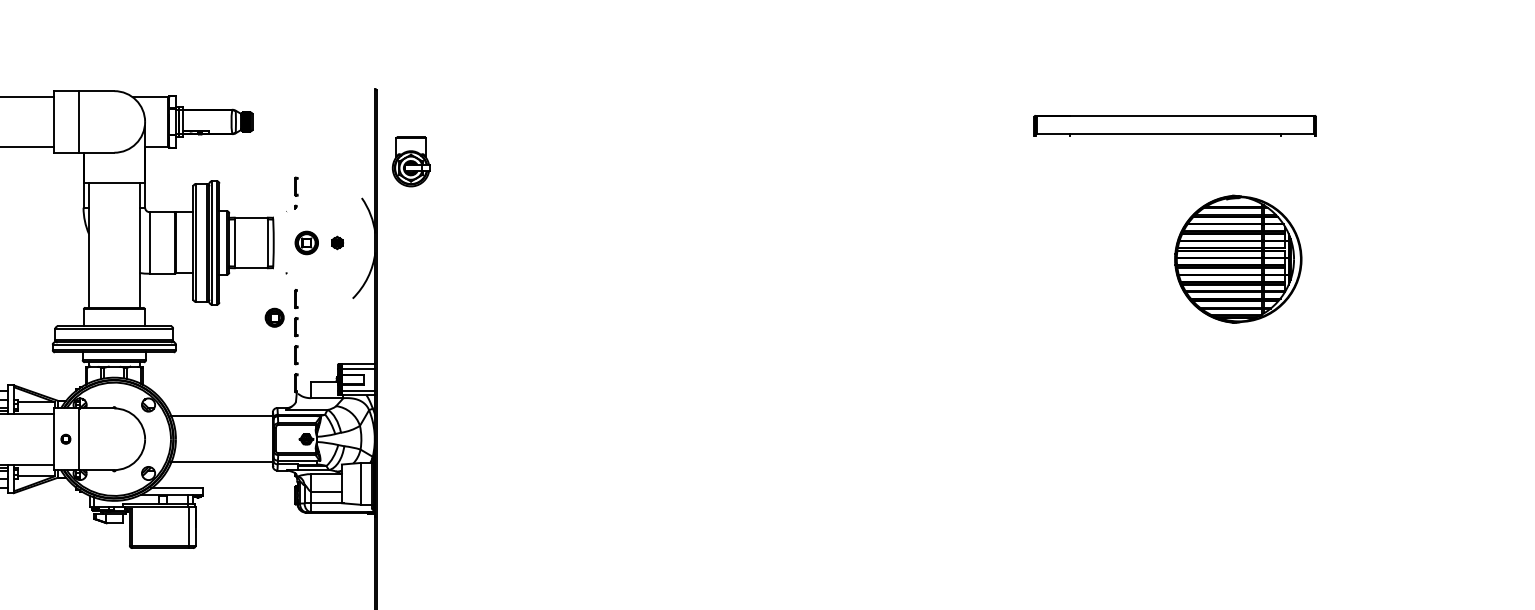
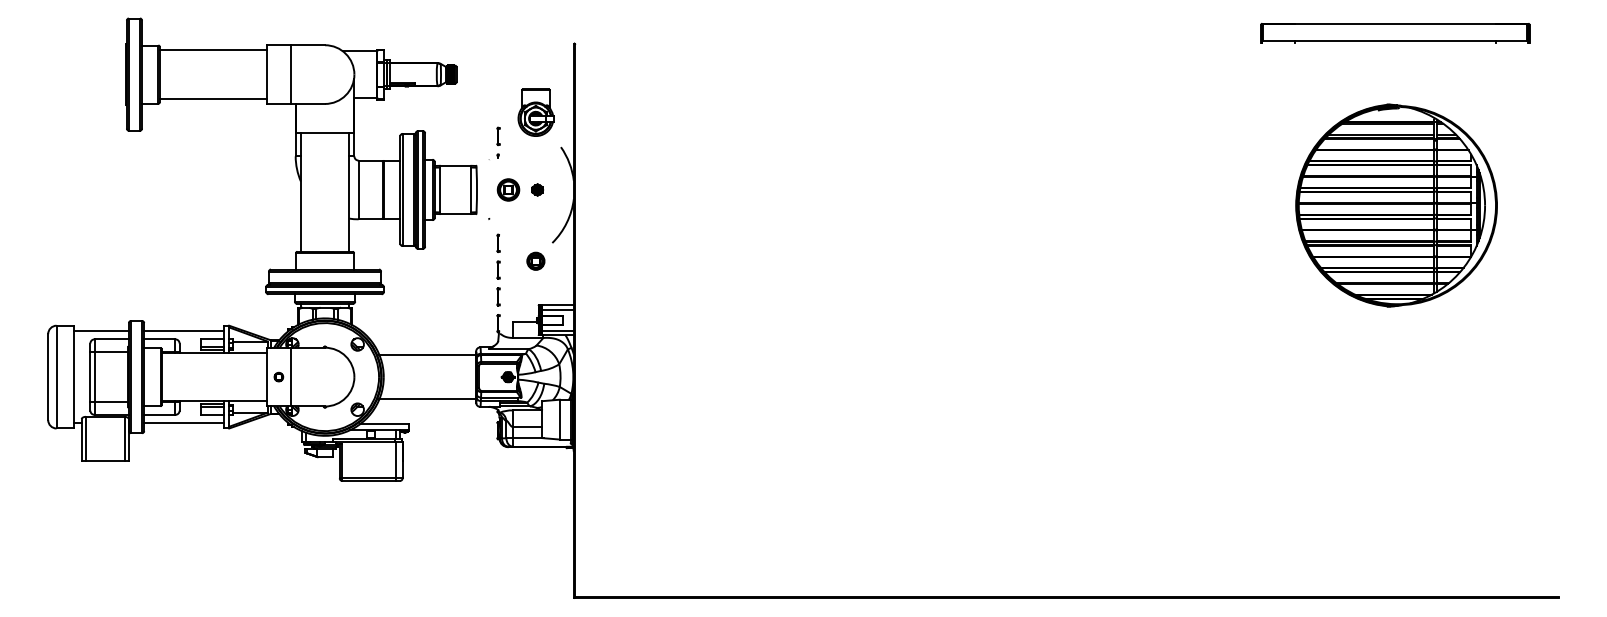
part: (1175, 126) -> (1395, 33), moved
part: (410, 161) -> (535, 112), moved
part: (1238, 259) -> (1396, 205), size x1.67
part: (274, 316) -> (535, 260), moved

